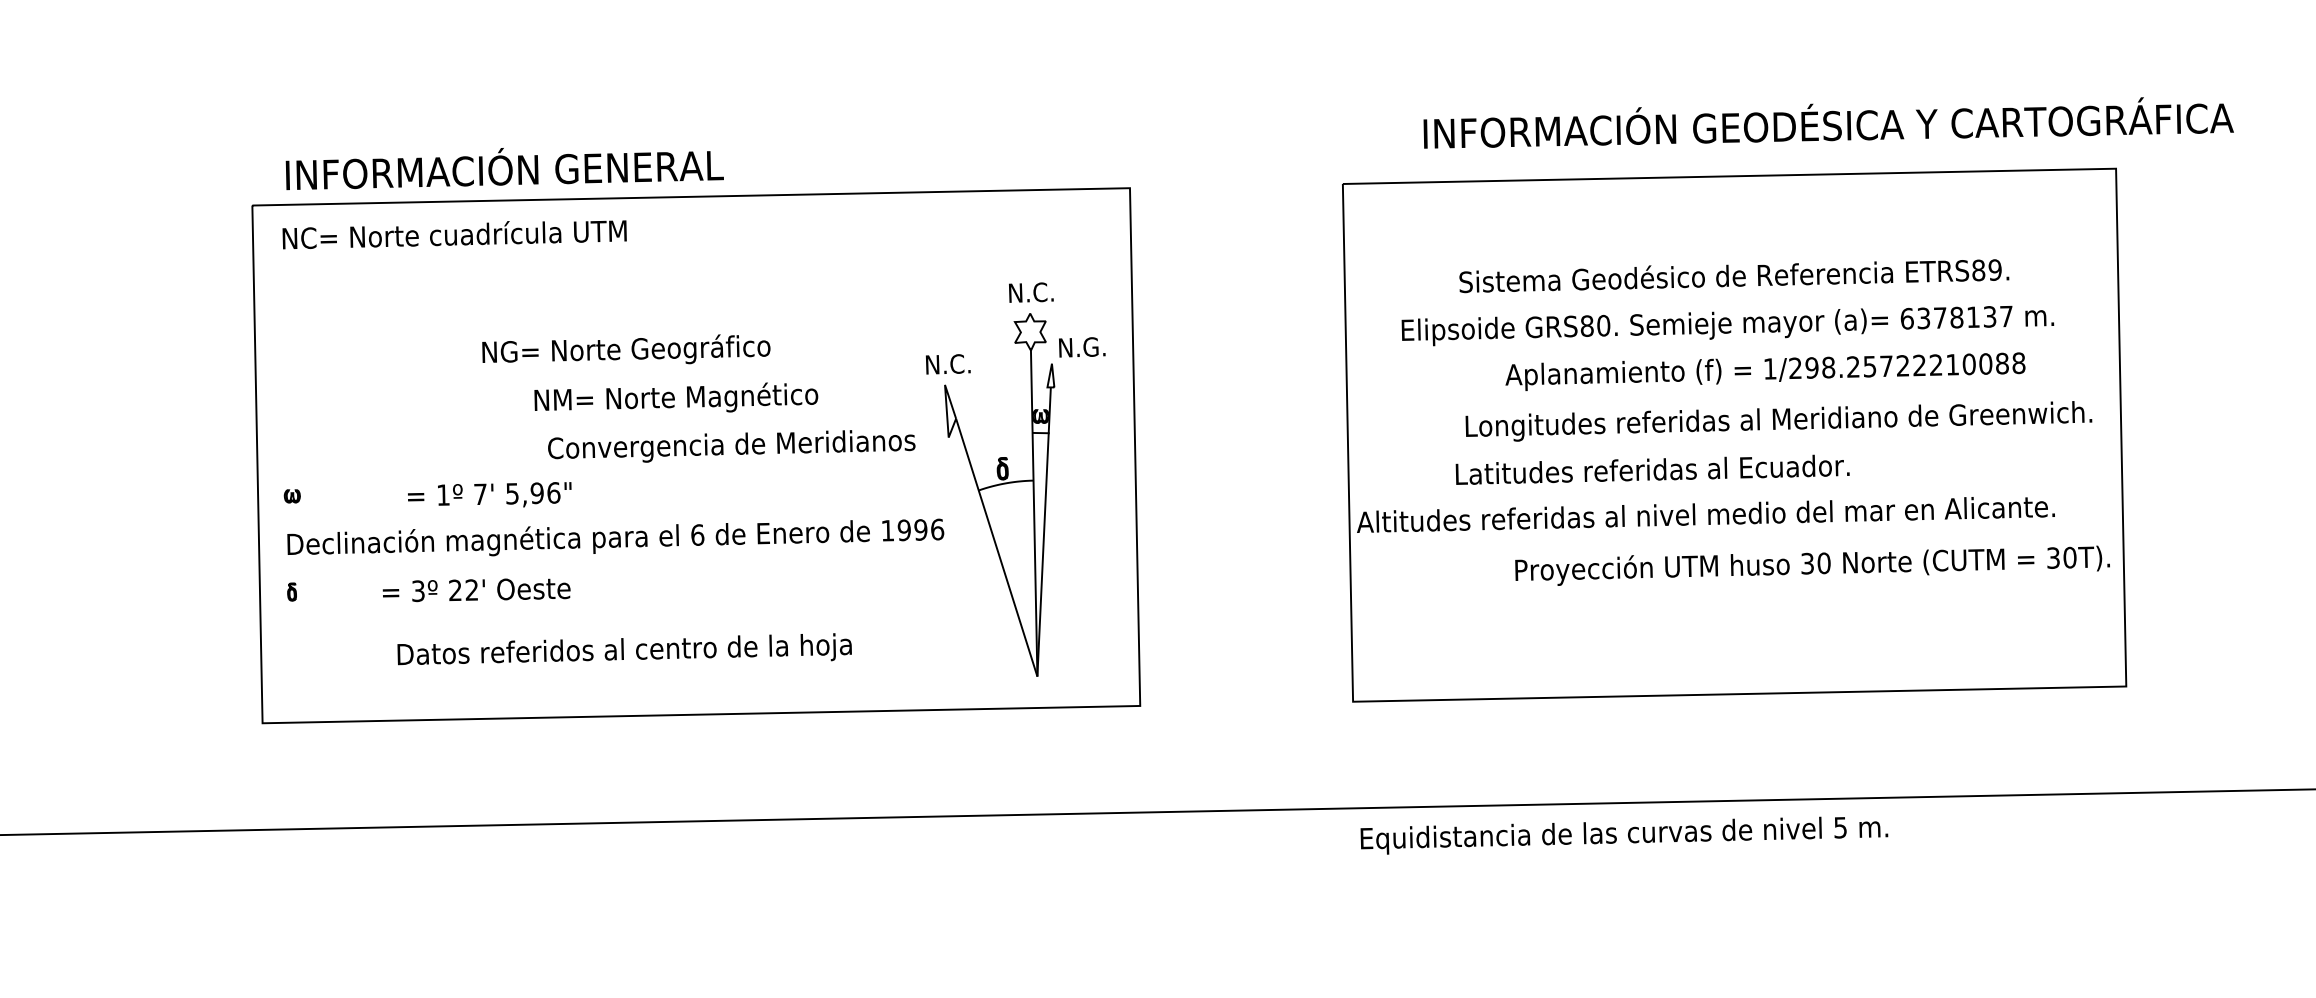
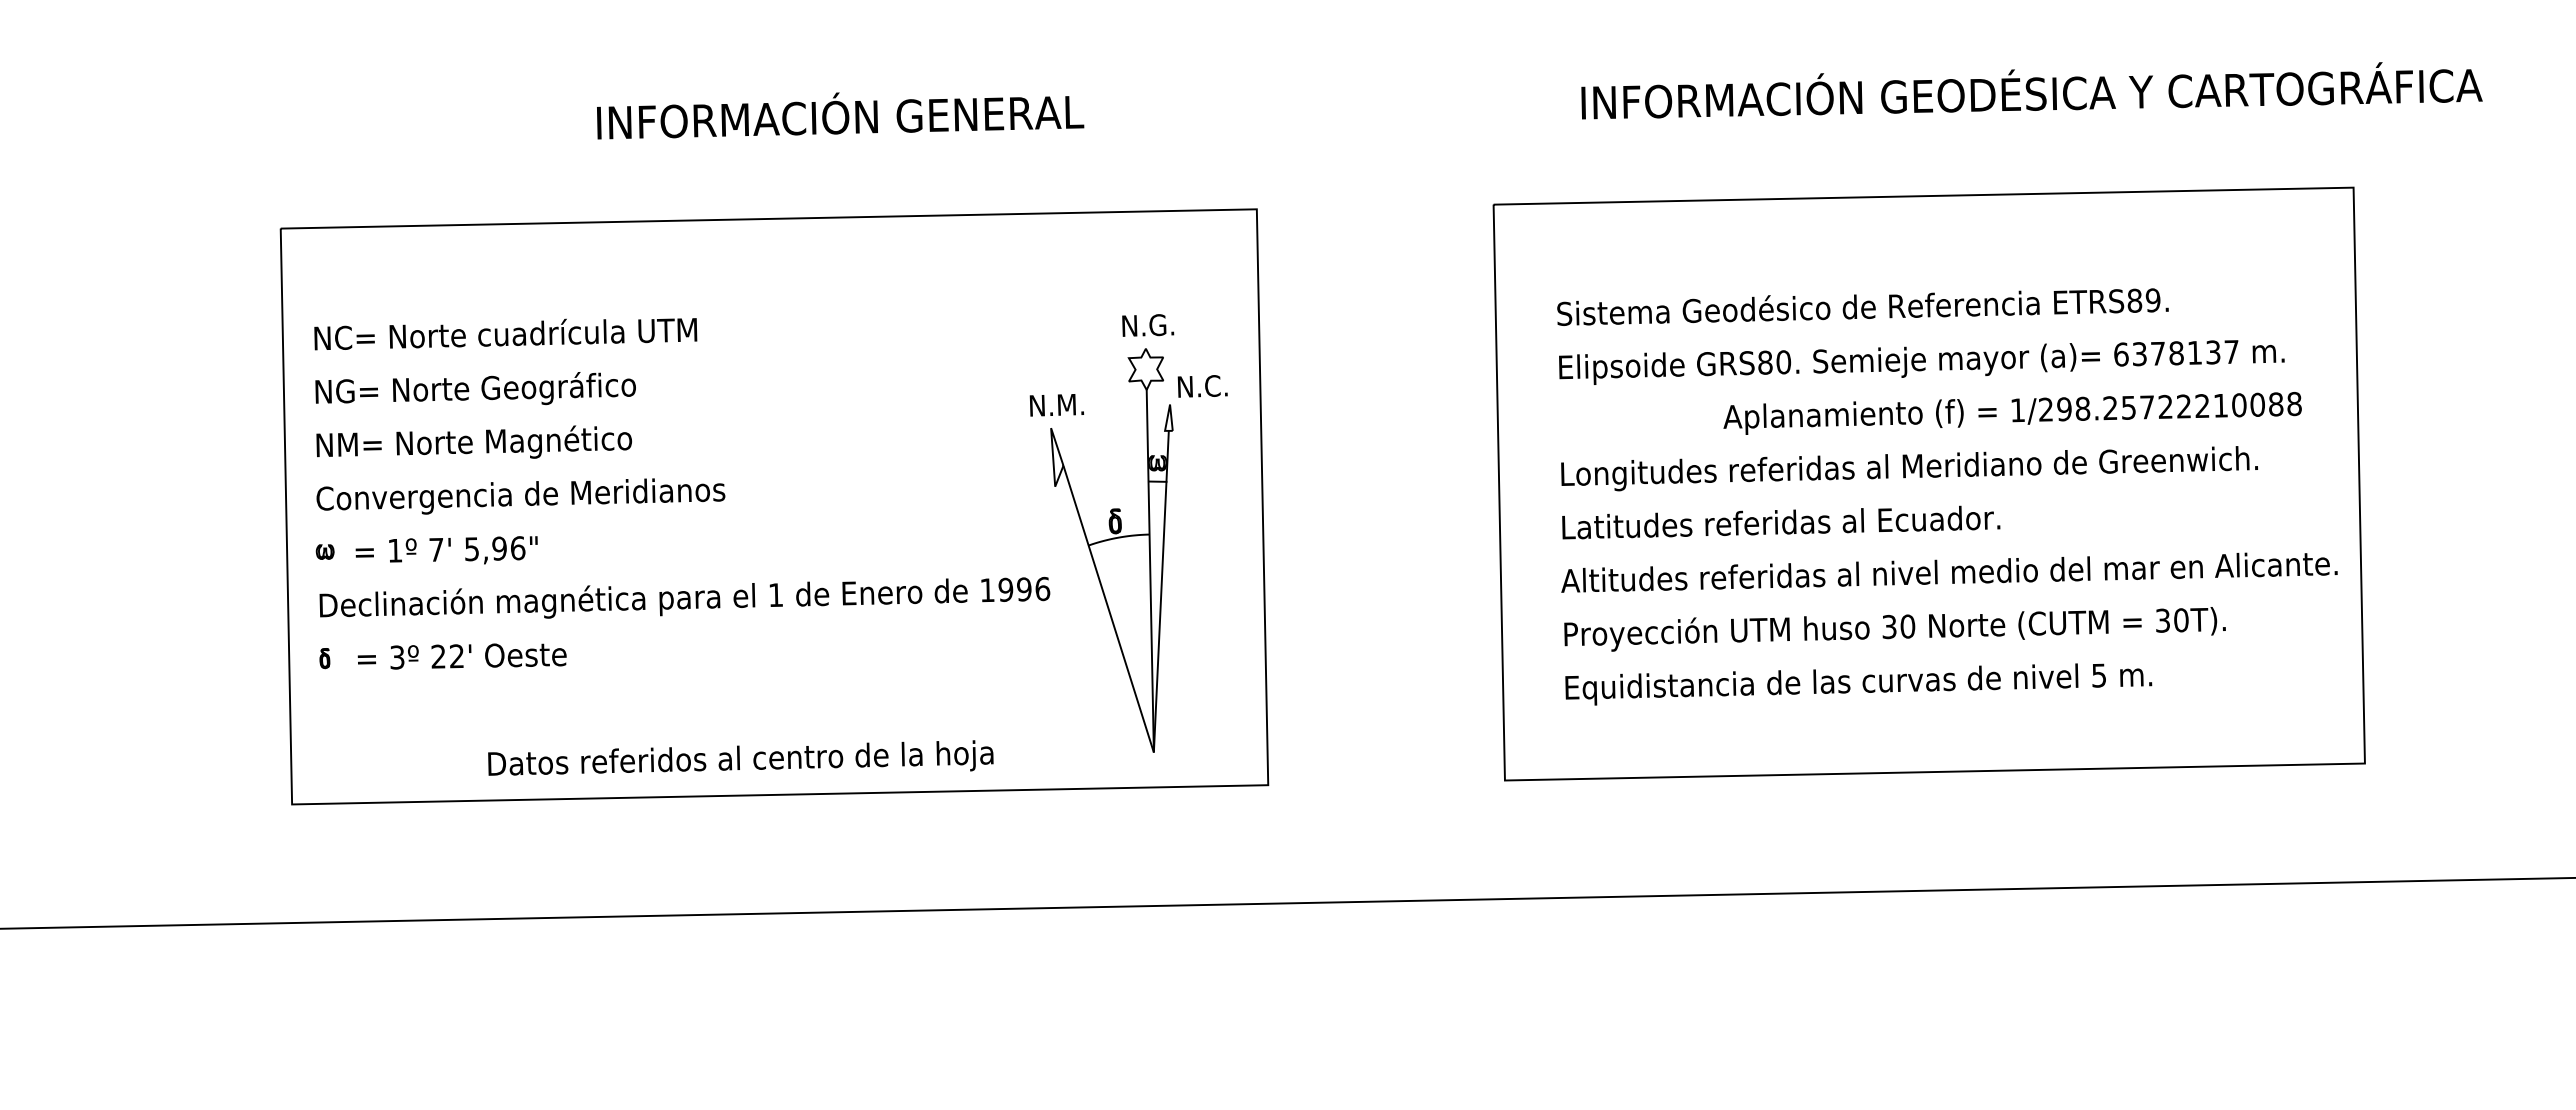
text: (1828, 122) -> (2031, 90), moved
text: (504, 168) -> (840, 115), moved
text: (454, 235) -> (505, 334), moved
text: (1733, 275) -> (1862, 306), moved
text: (1048, 291) -> (1166, 324), N.C. -> N.G.
text: (1099, 346) -> (1222, 385), N.G. -> N.C.
text: (626, 349) -> (475, 388), moved
text: (962, 363) -> (1070, 404), N.C. -> N.M.
text: (1765, 371) -> (2012, 413), moved
text: (675, 396) -> (473, 441), moved
text: (1778, 421) -> (1909, 468), moved
text: (731, 446) -> (520, 496), moved
text: (1652, 469) -> (1781, 522), moved
text: (489, 494) -> (446, 550), moved
text: (1706, 514) -> (1949, 572), moved
text: (698, 535) -> (776, 595), 6 -> 1
text: (1812, 565) -> (1894, 629), moved
text: (476, 590) -> (461, 656), moved
text: (624, 648) -> (740, 757), moved
text: (1624, 835) -> (1858, 684), moved

